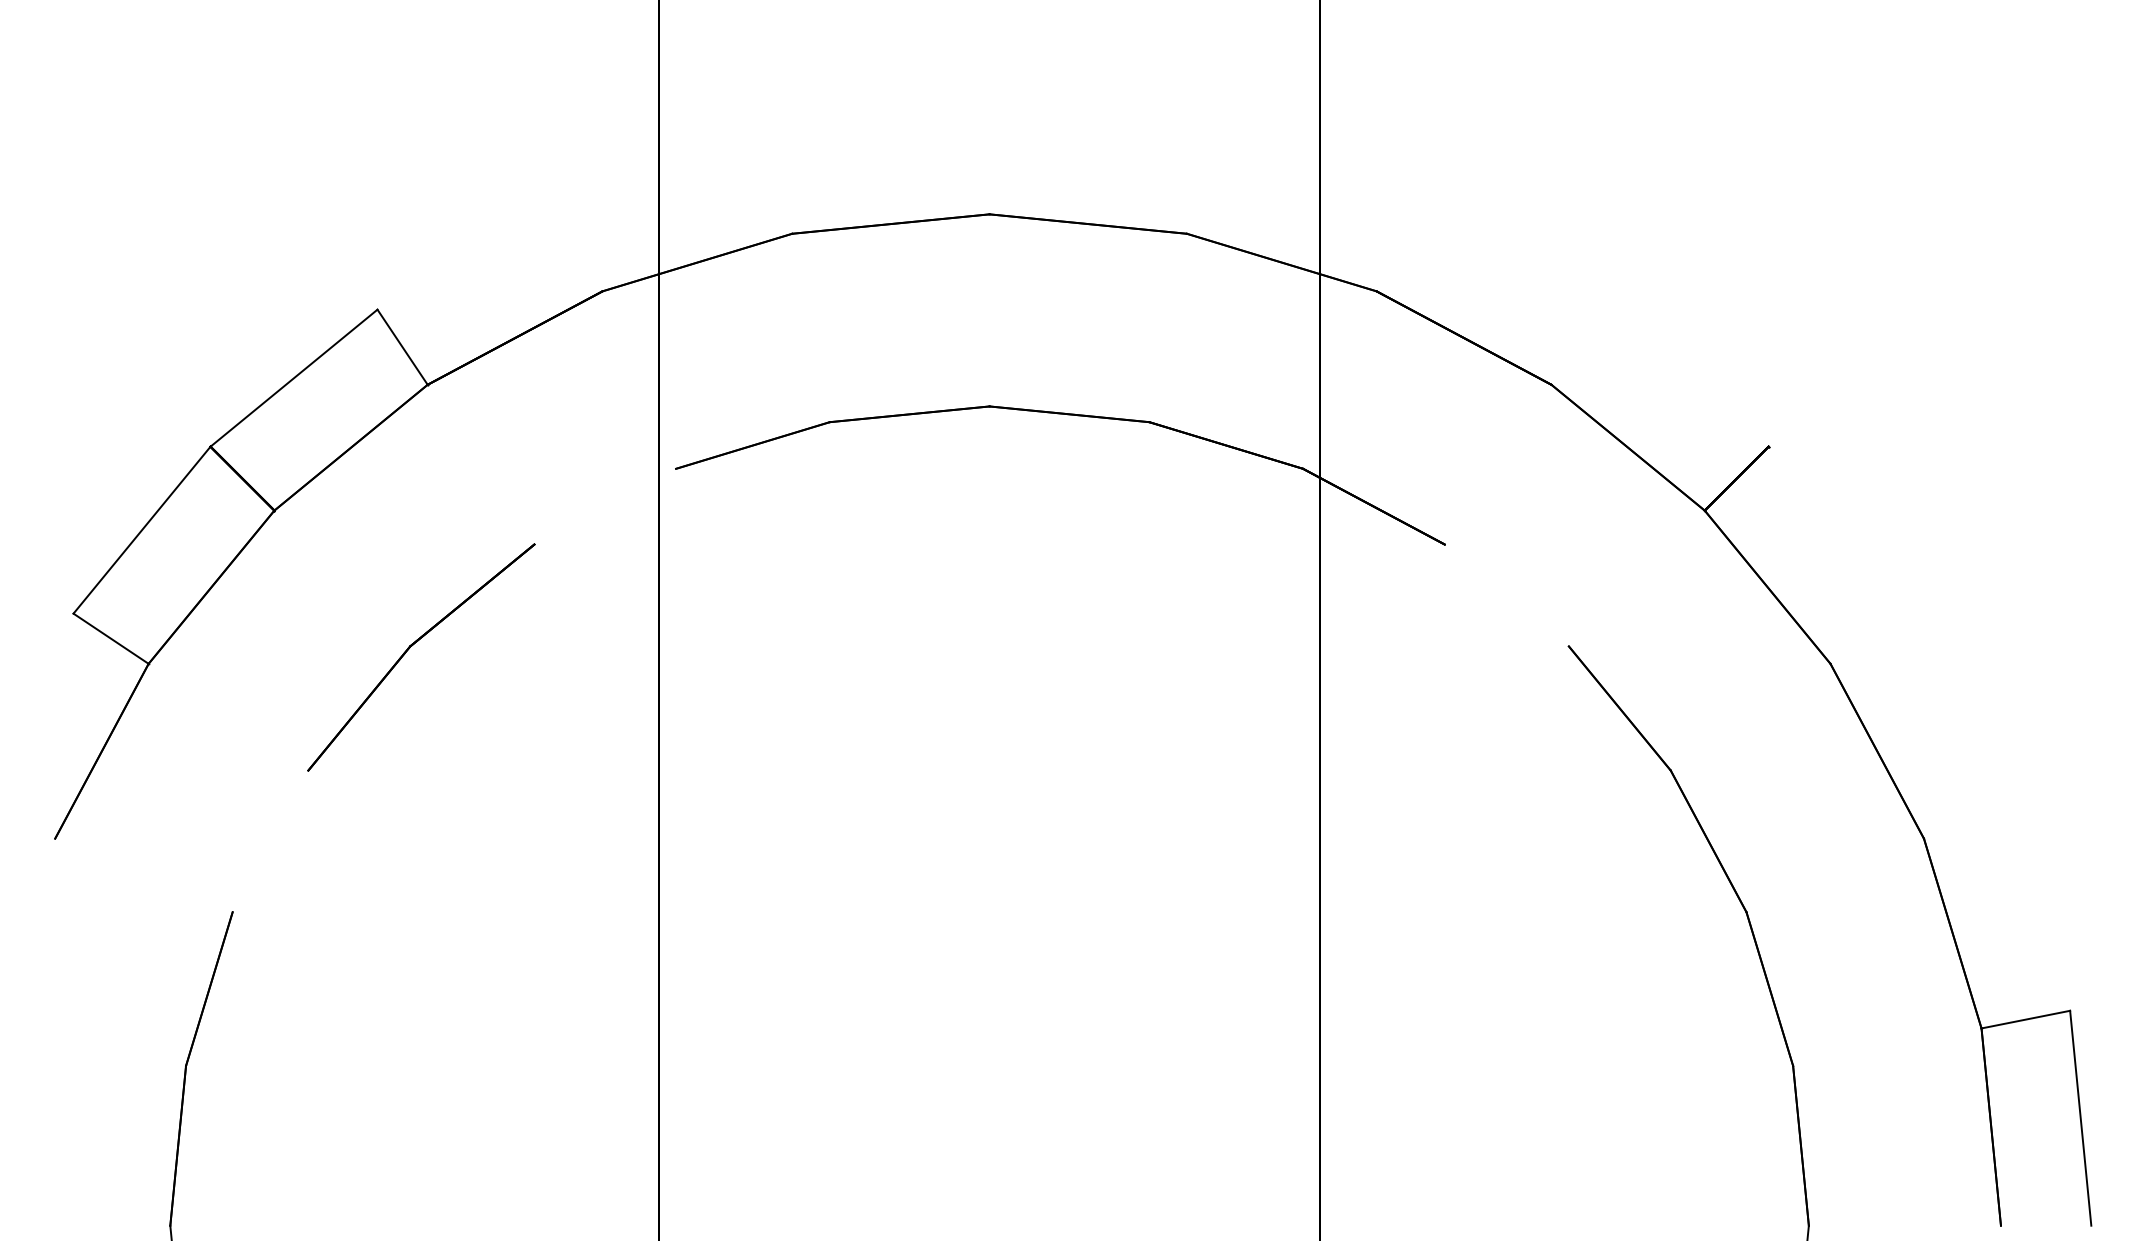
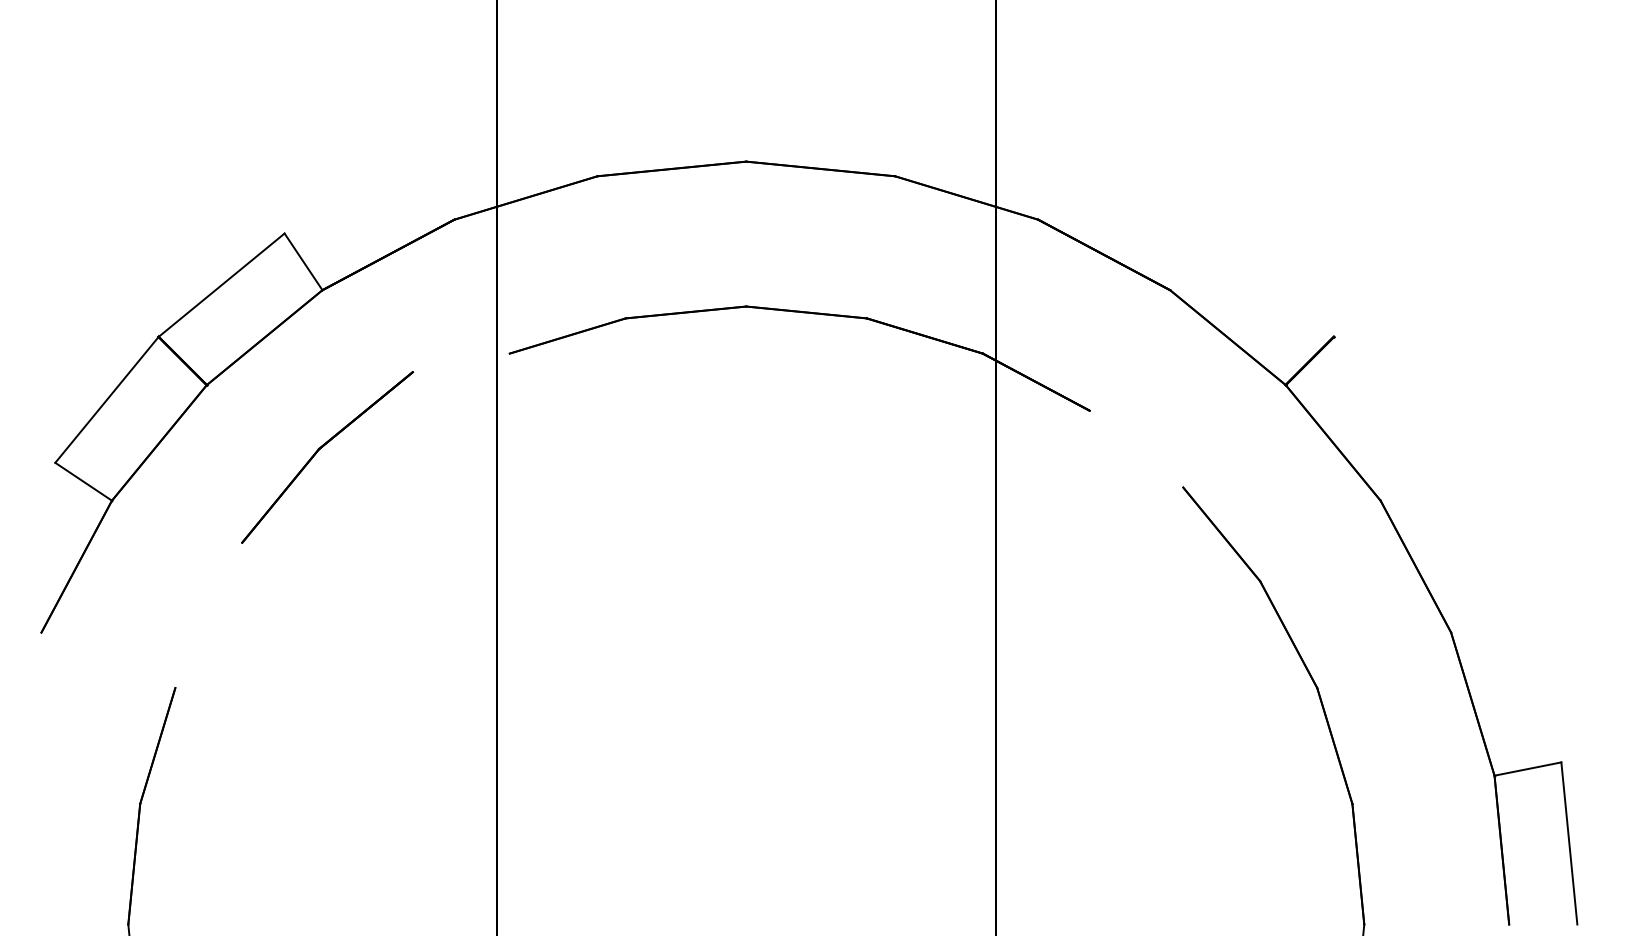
part: (412, 646) -> (320, 449), moved

